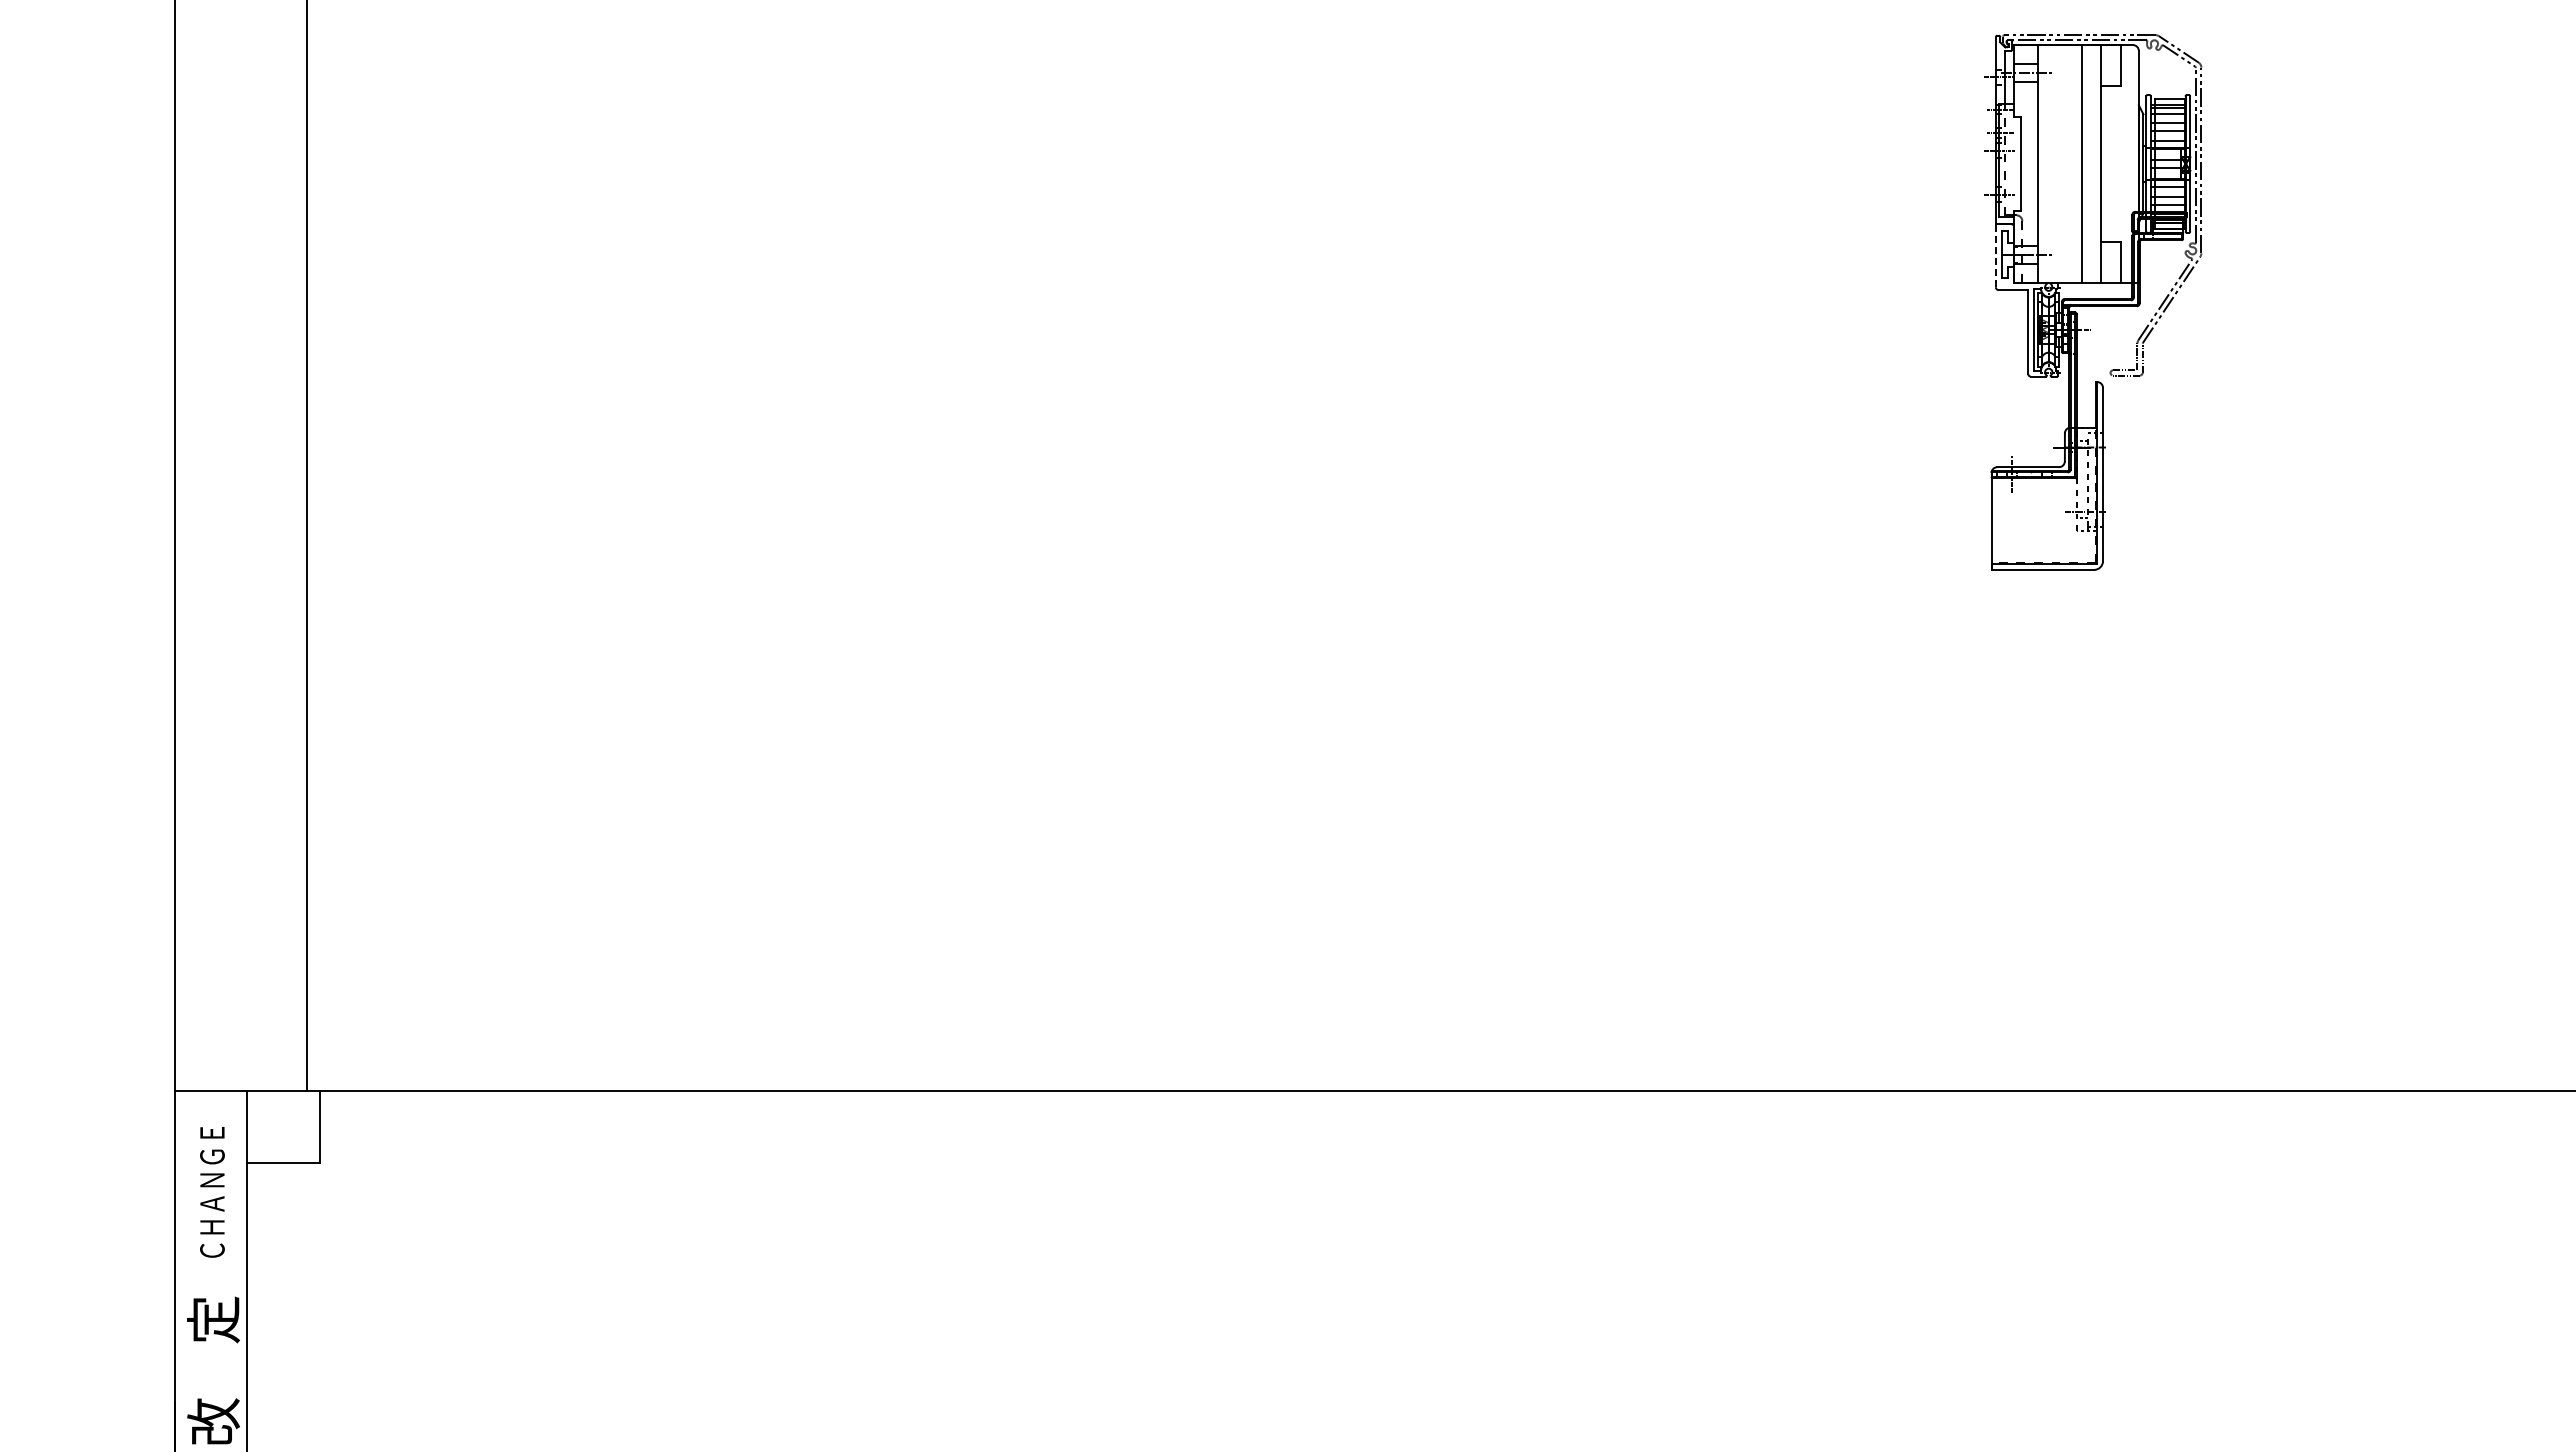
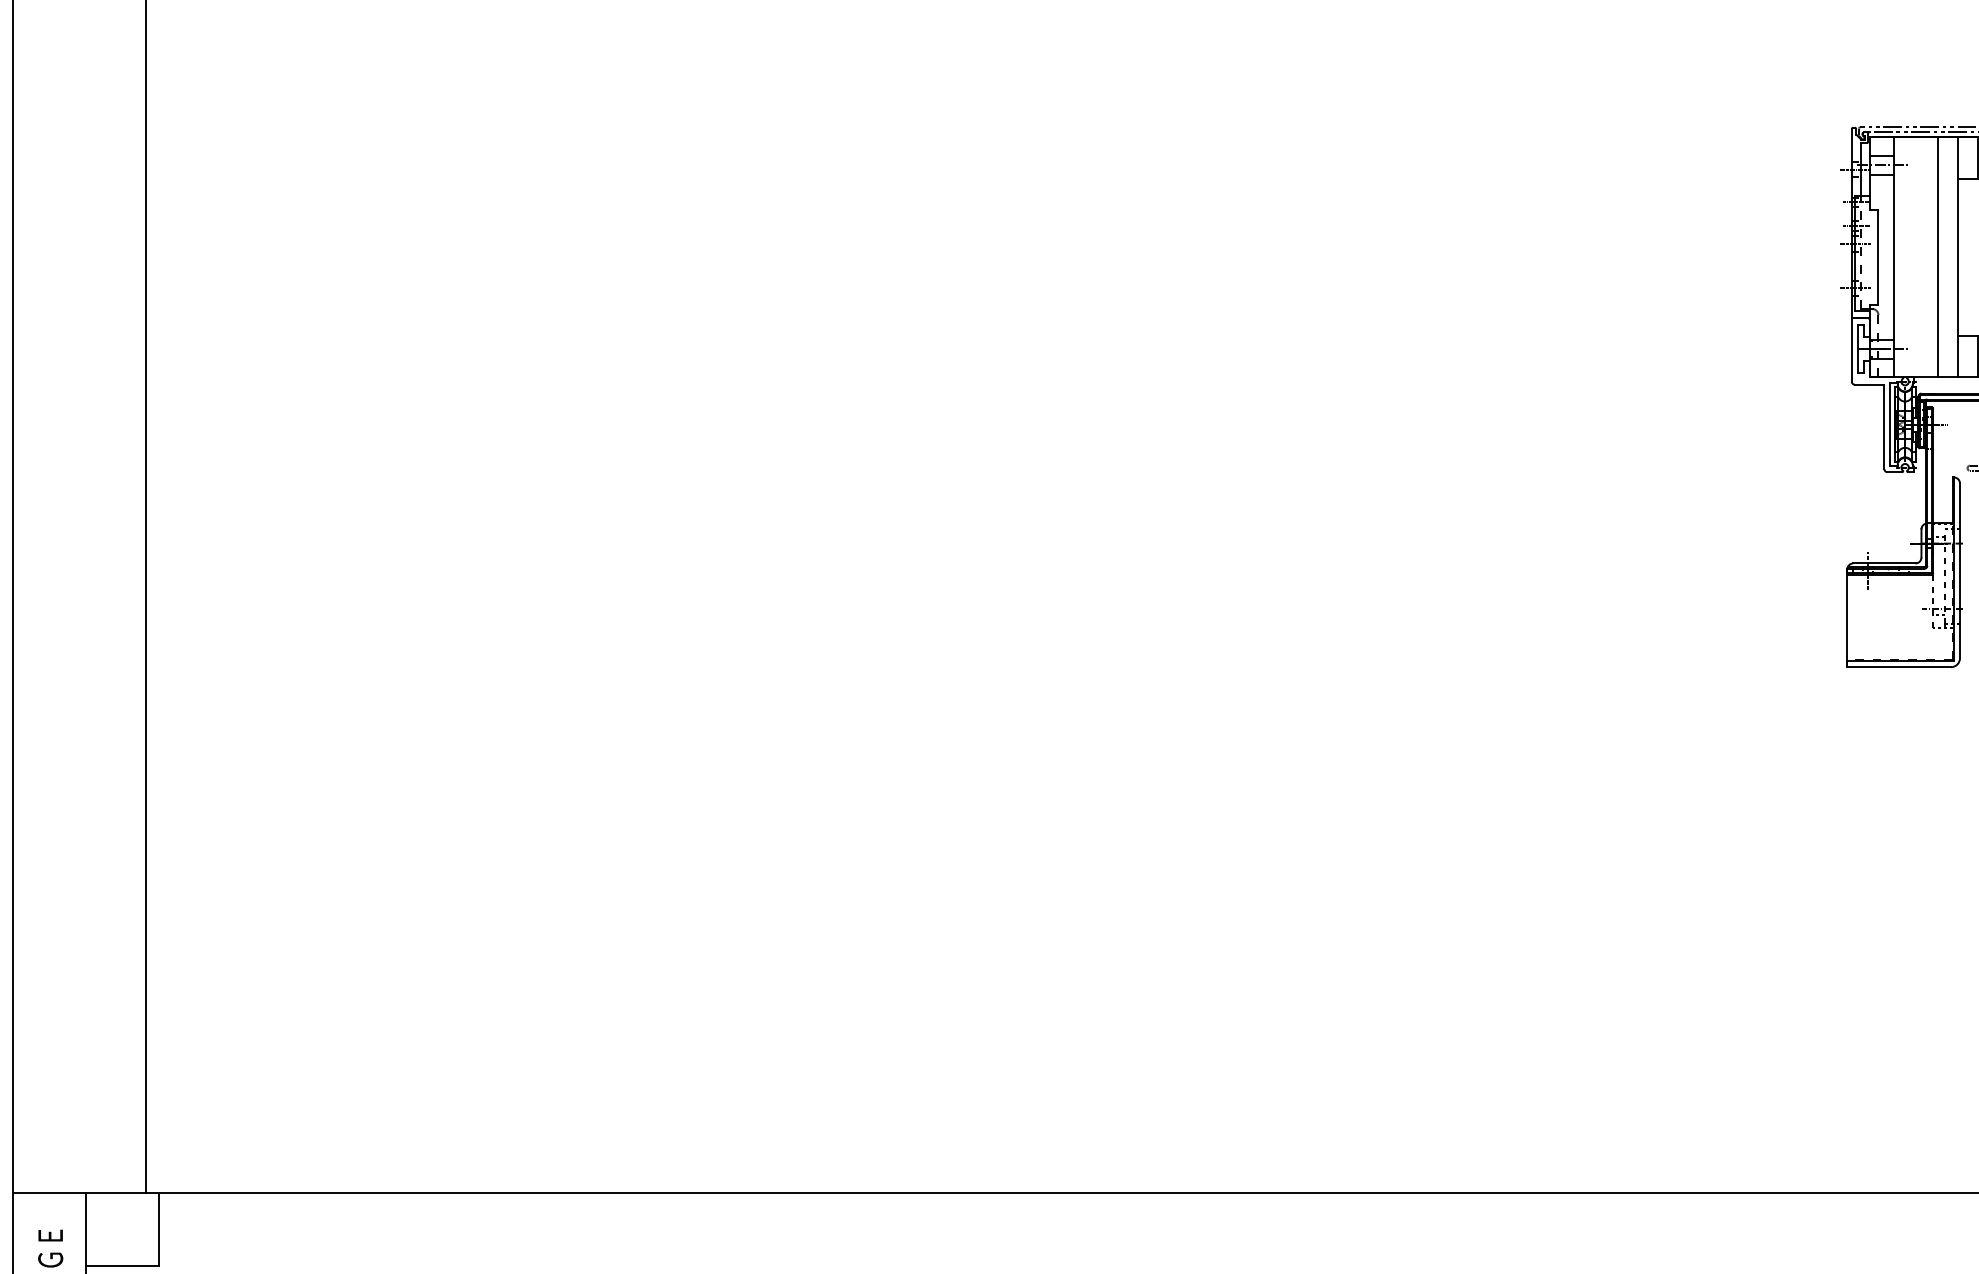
line: (1995, 255) -> (1851, 349), dashed -> solid

